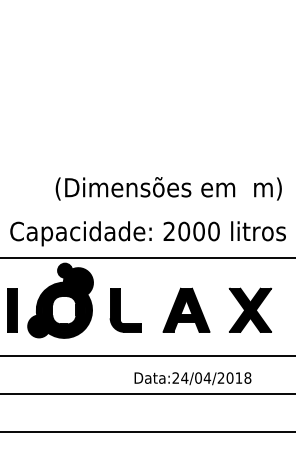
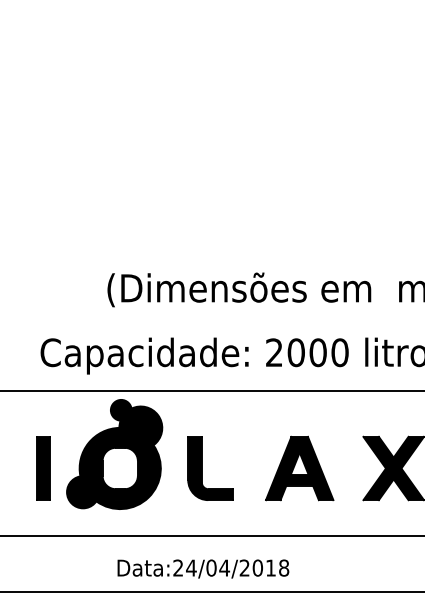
text: (192, 378) -> (202, 568), moved

